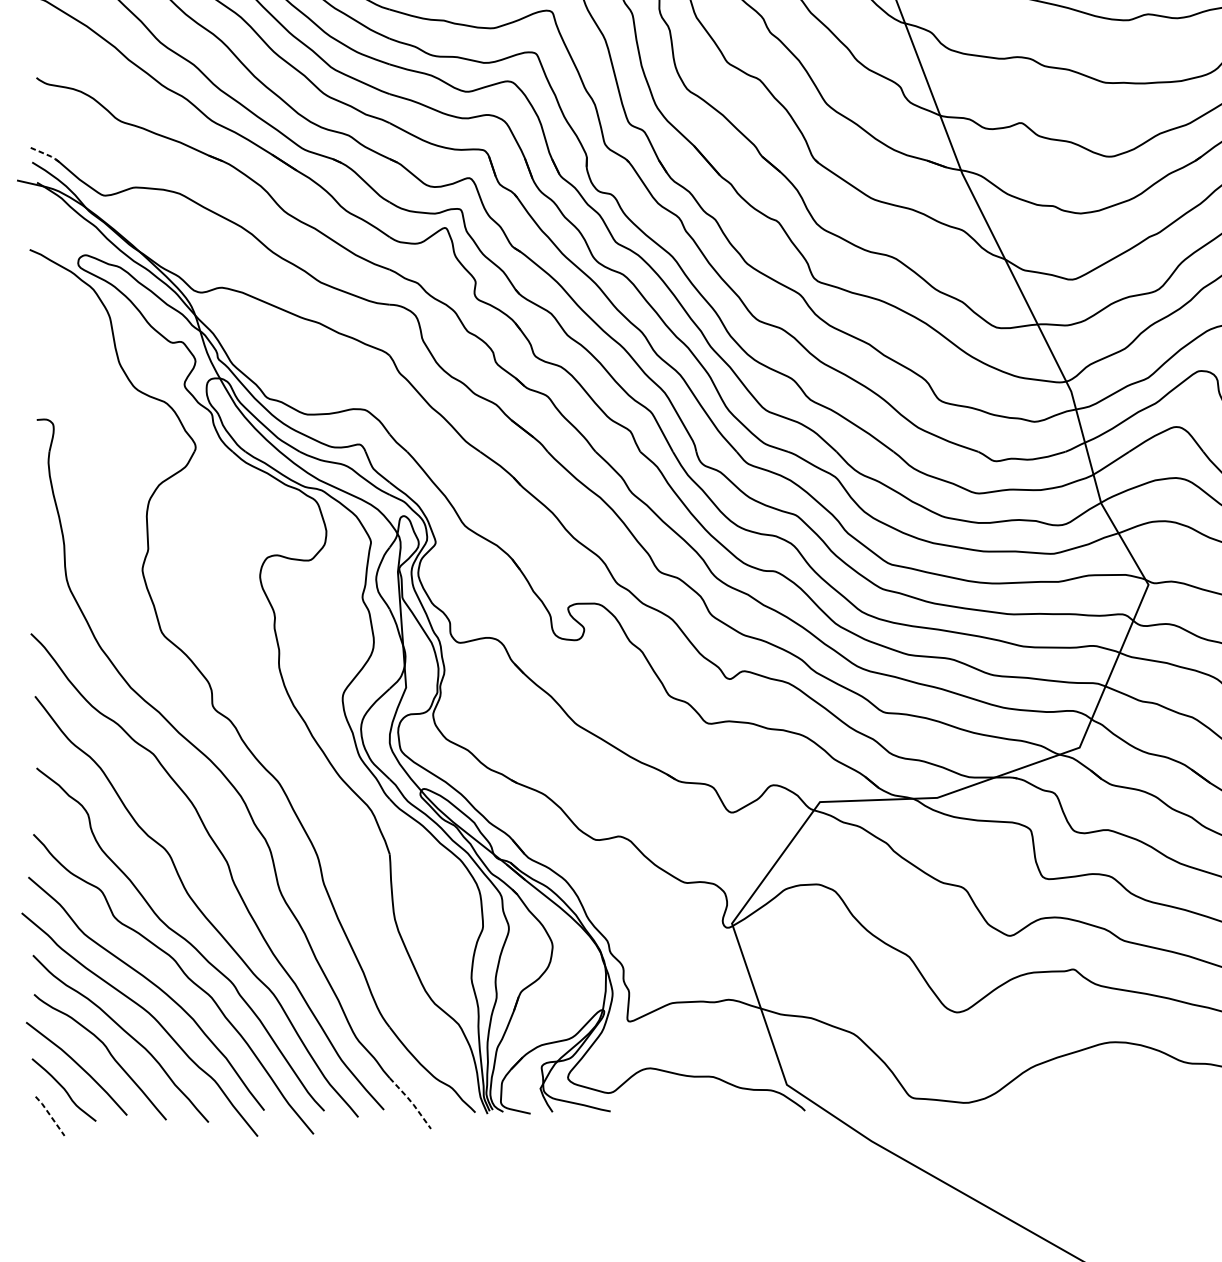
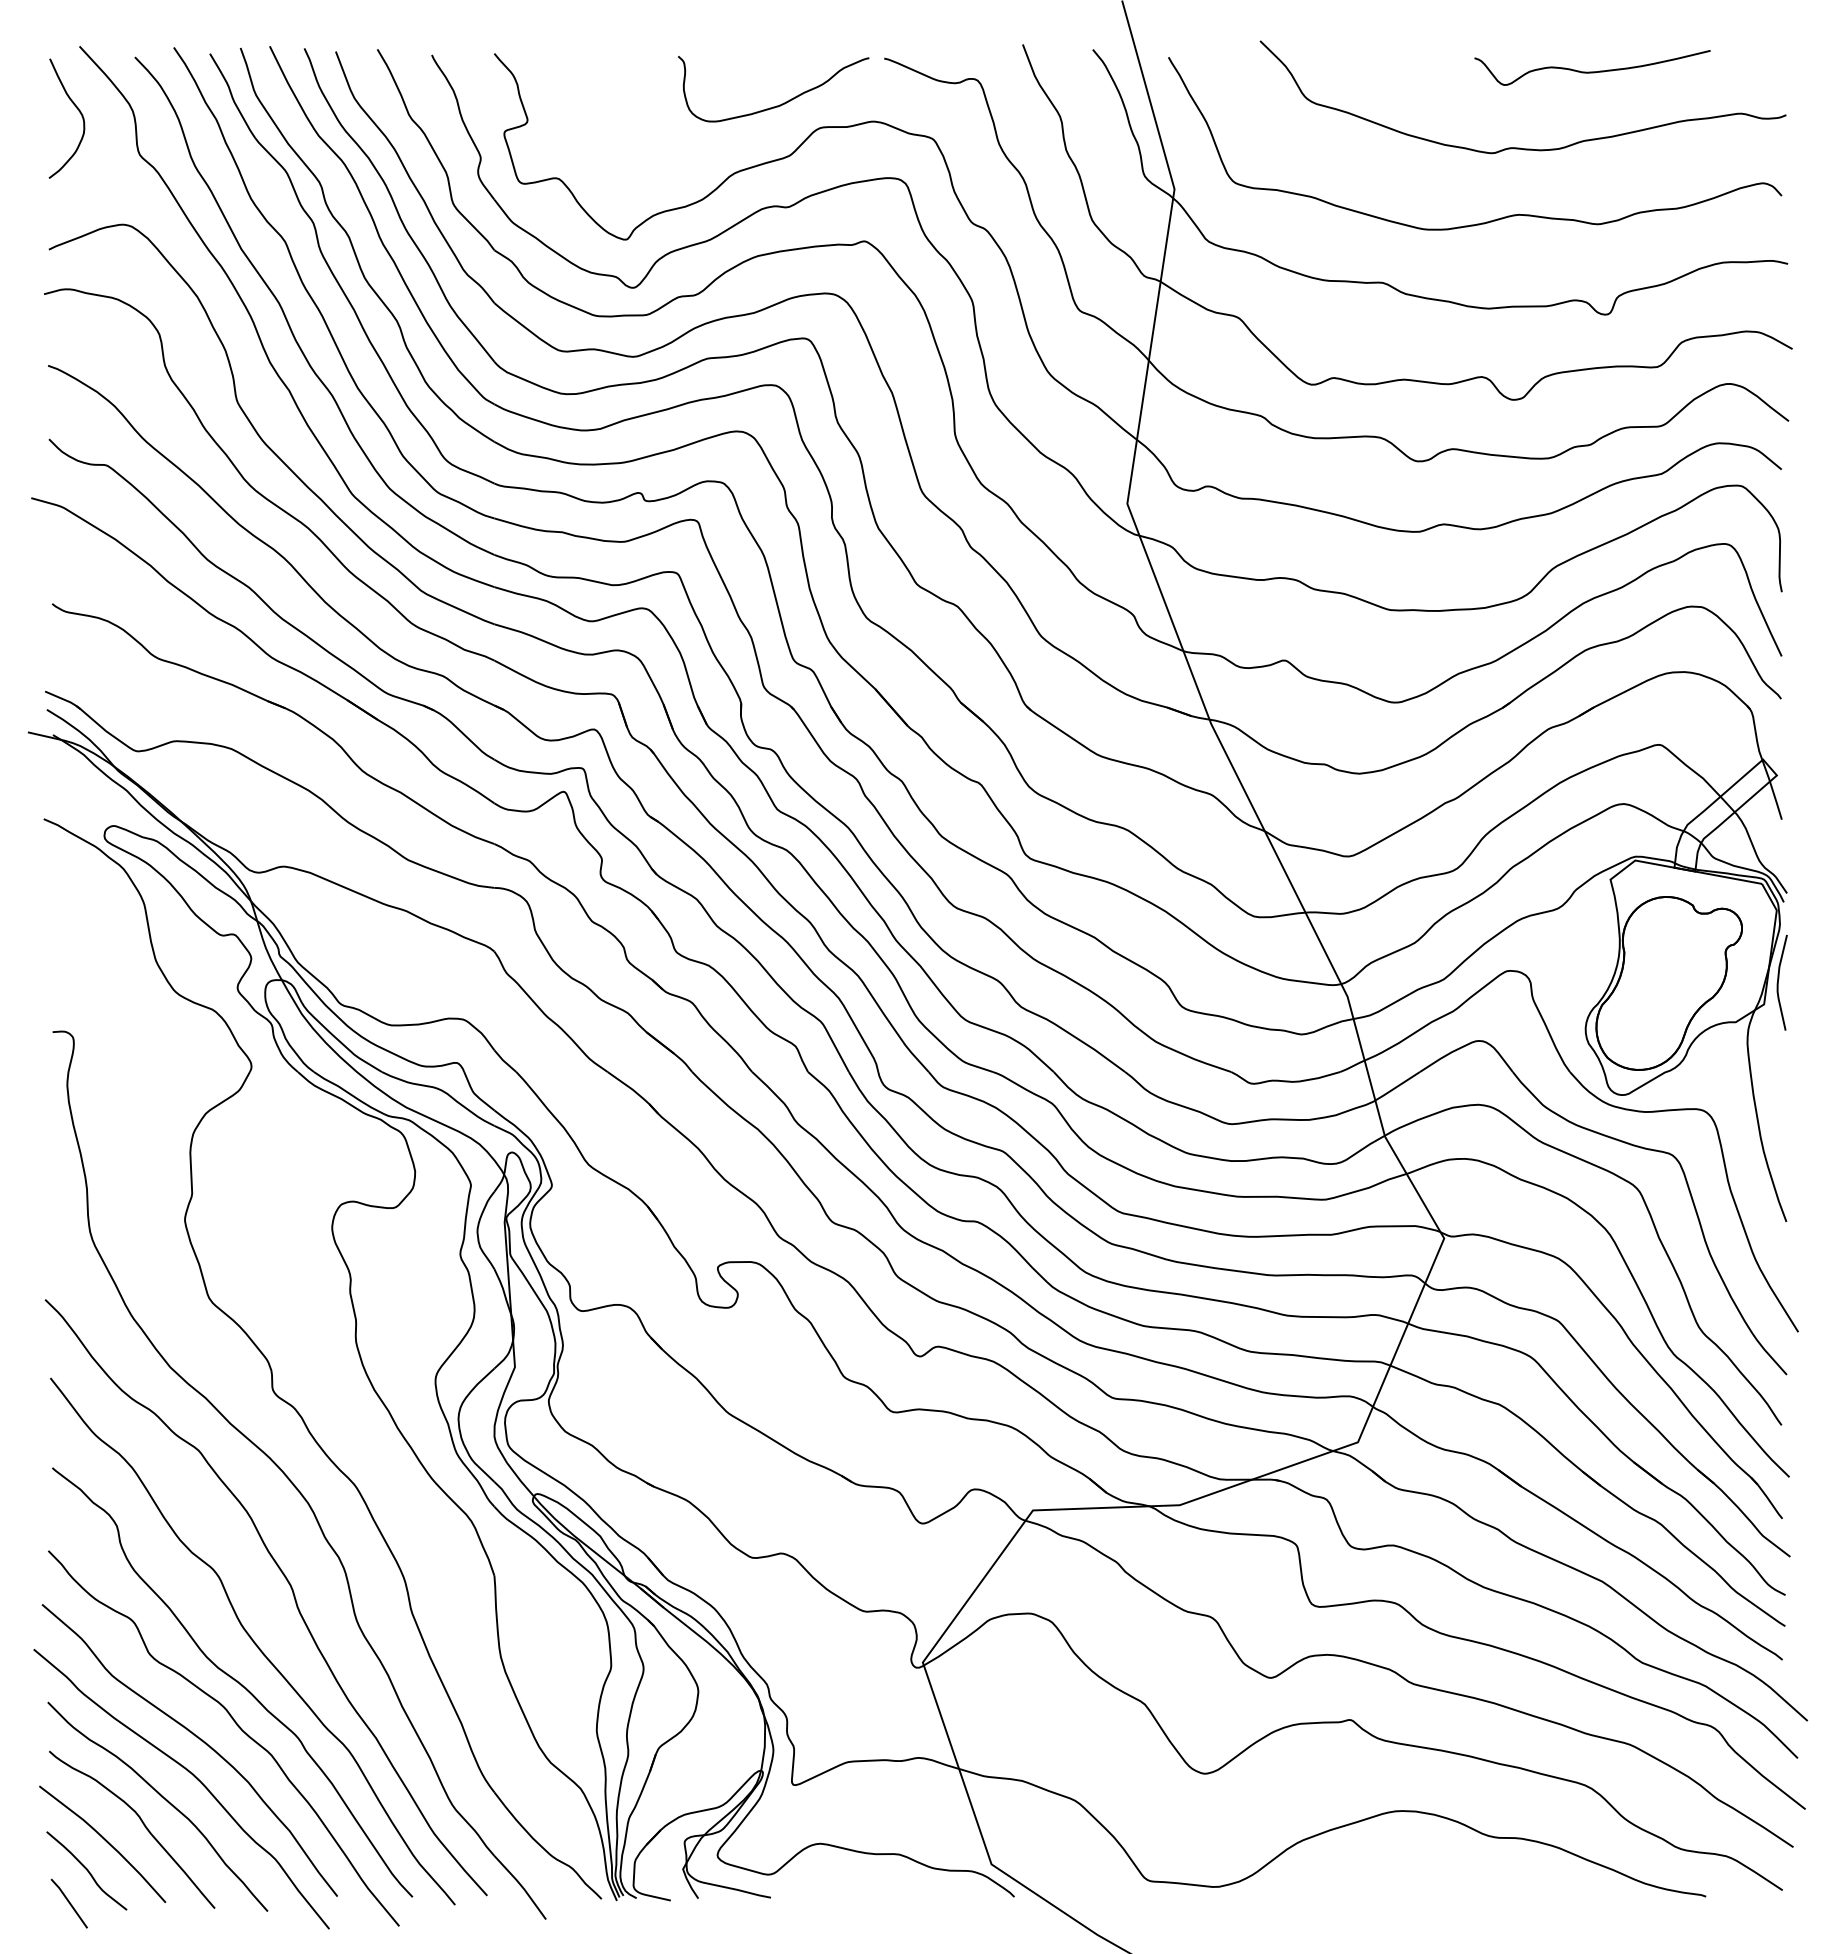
line: (46, 154) -> (64, 699), dashed -> solid
line: (411, 1102) -> (521, 1886), dashed -> solid
line: (50, 1116) -> (69, 1903), dashed -> solid

